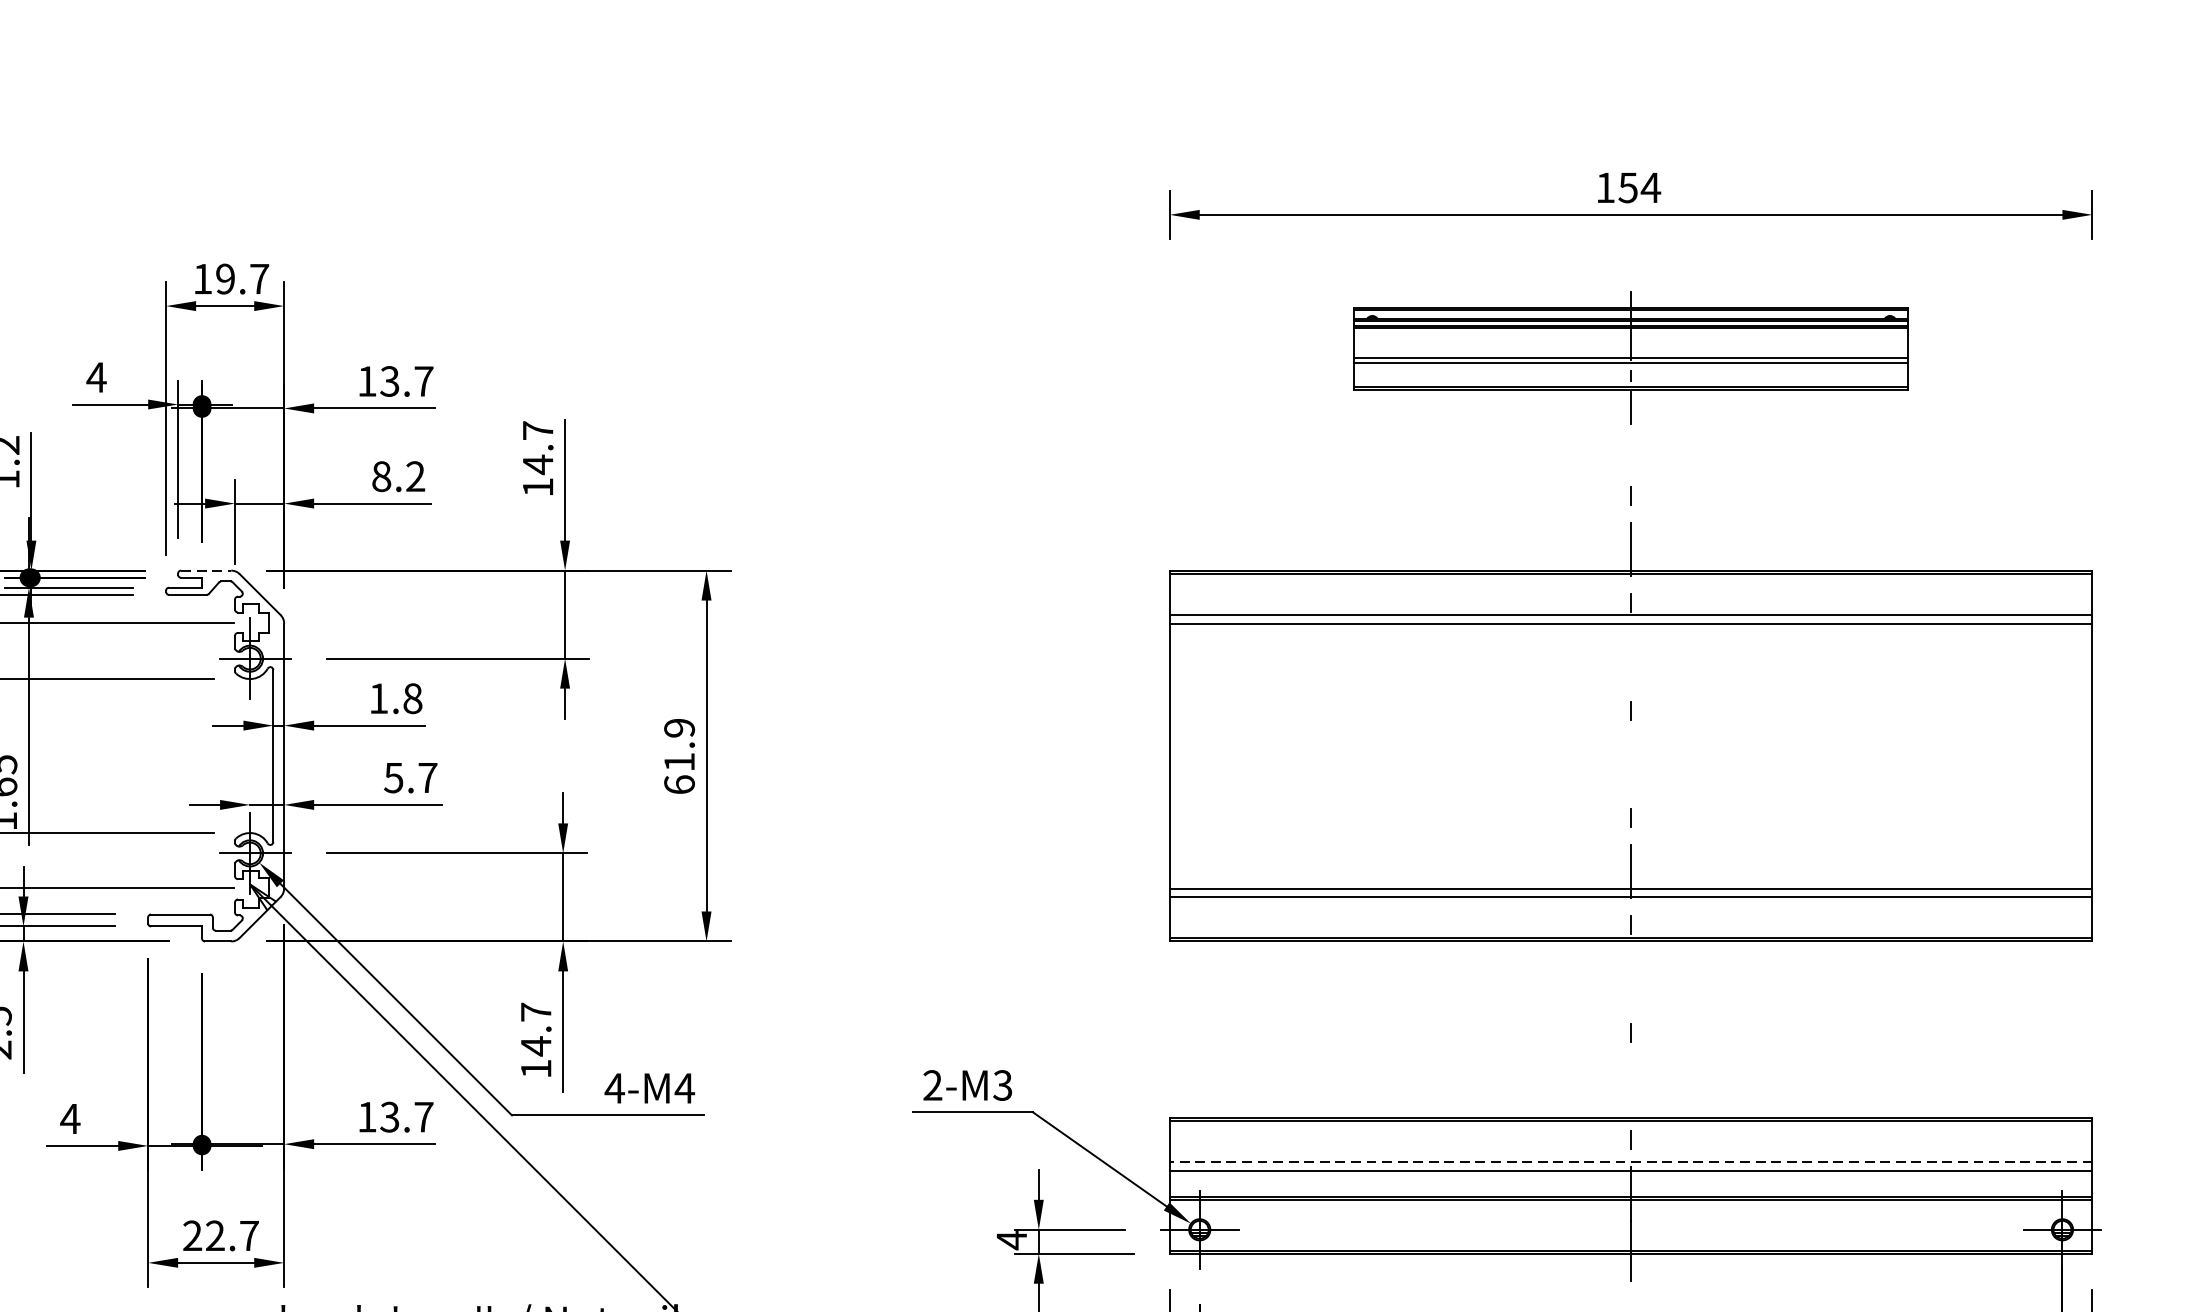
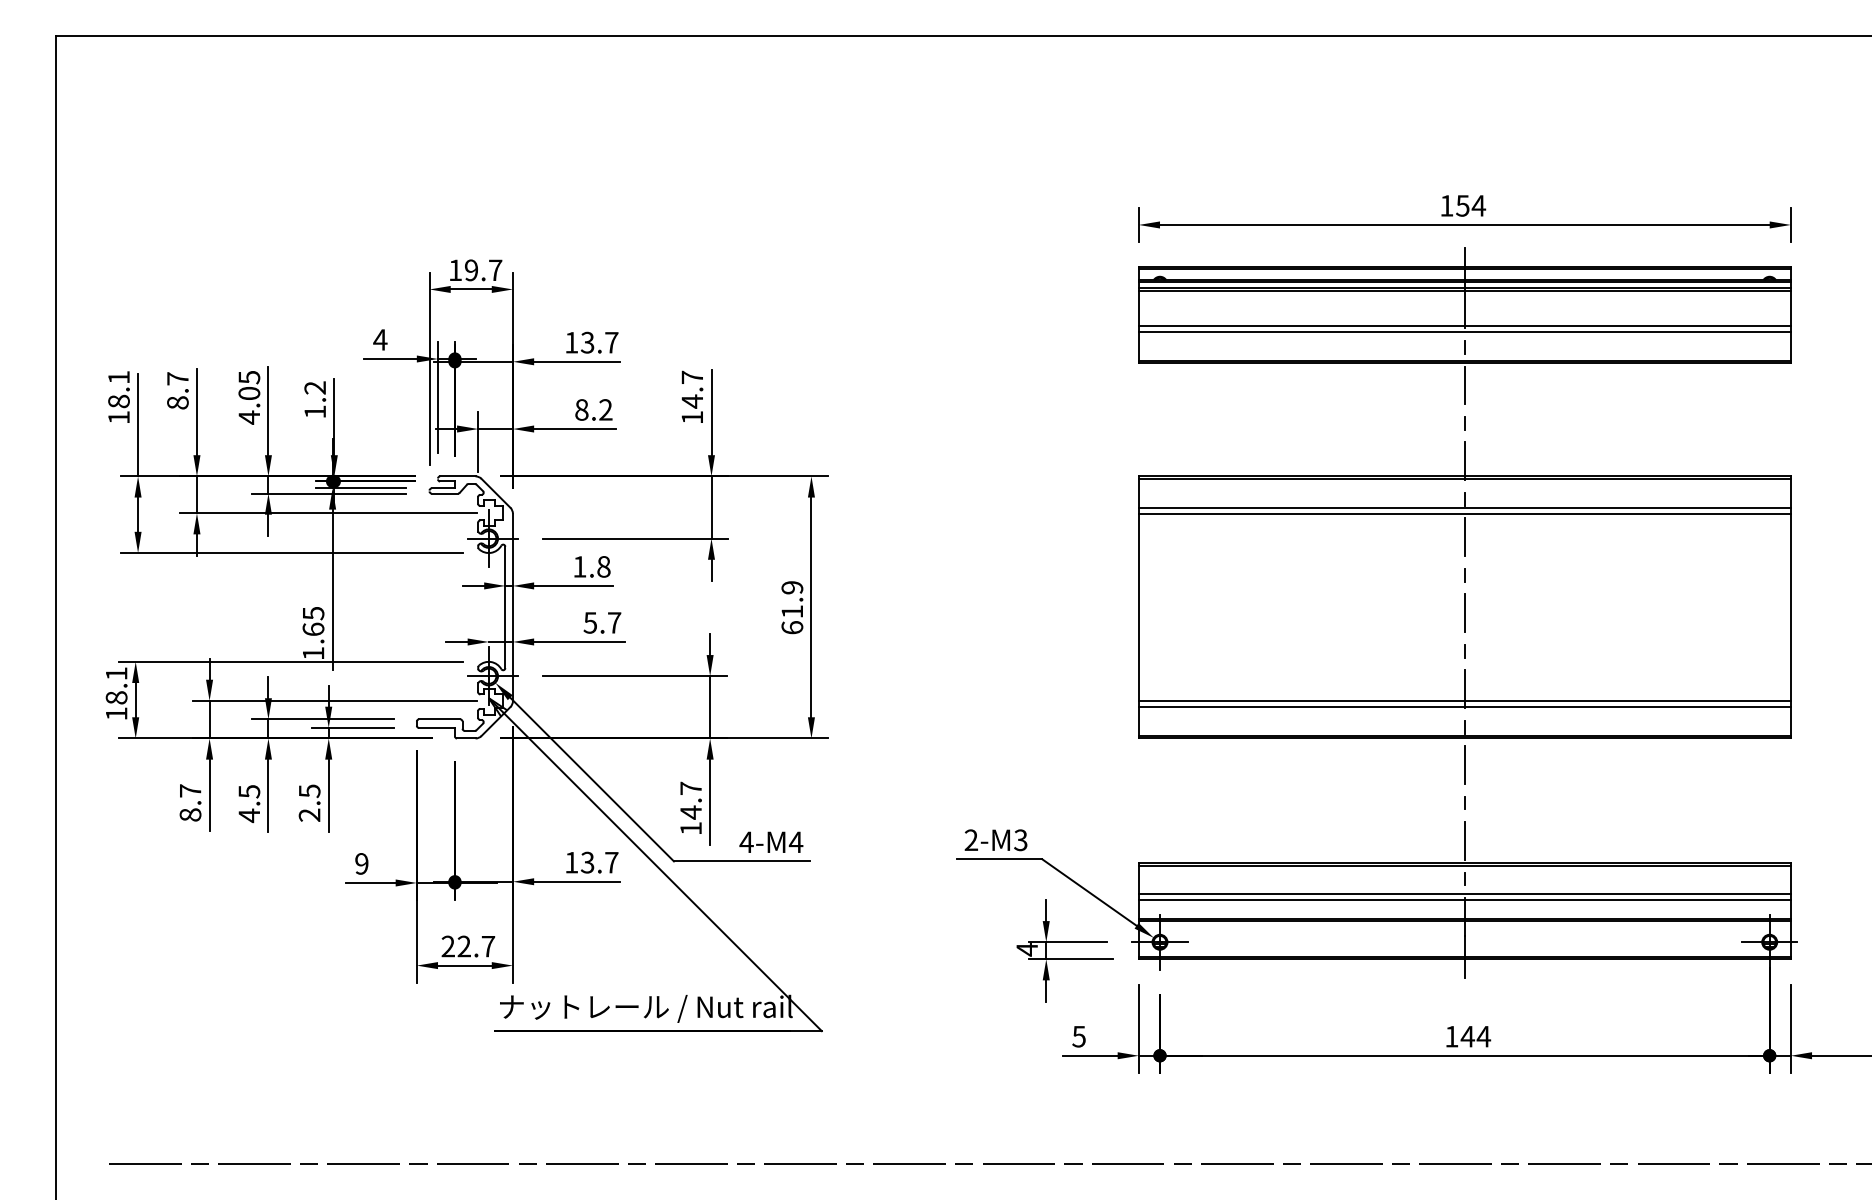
part: (1630, 357) -> (1464, 325), size x1.67
line: (205, 570) -> (457, 476), dashed -> solid
line: (1630, 657) -> (1464, 537), added
line: (1630, 764) -> (1464, 613), added
line: (1630, 979) -> (1464, 765), added
line: (1630, 1085) -> (1464, 840), added
text: (69, 1118) -> (361, 863), 4 -> 9
line: (1630, 1162) -> (1464, 894), dashed -> solid

